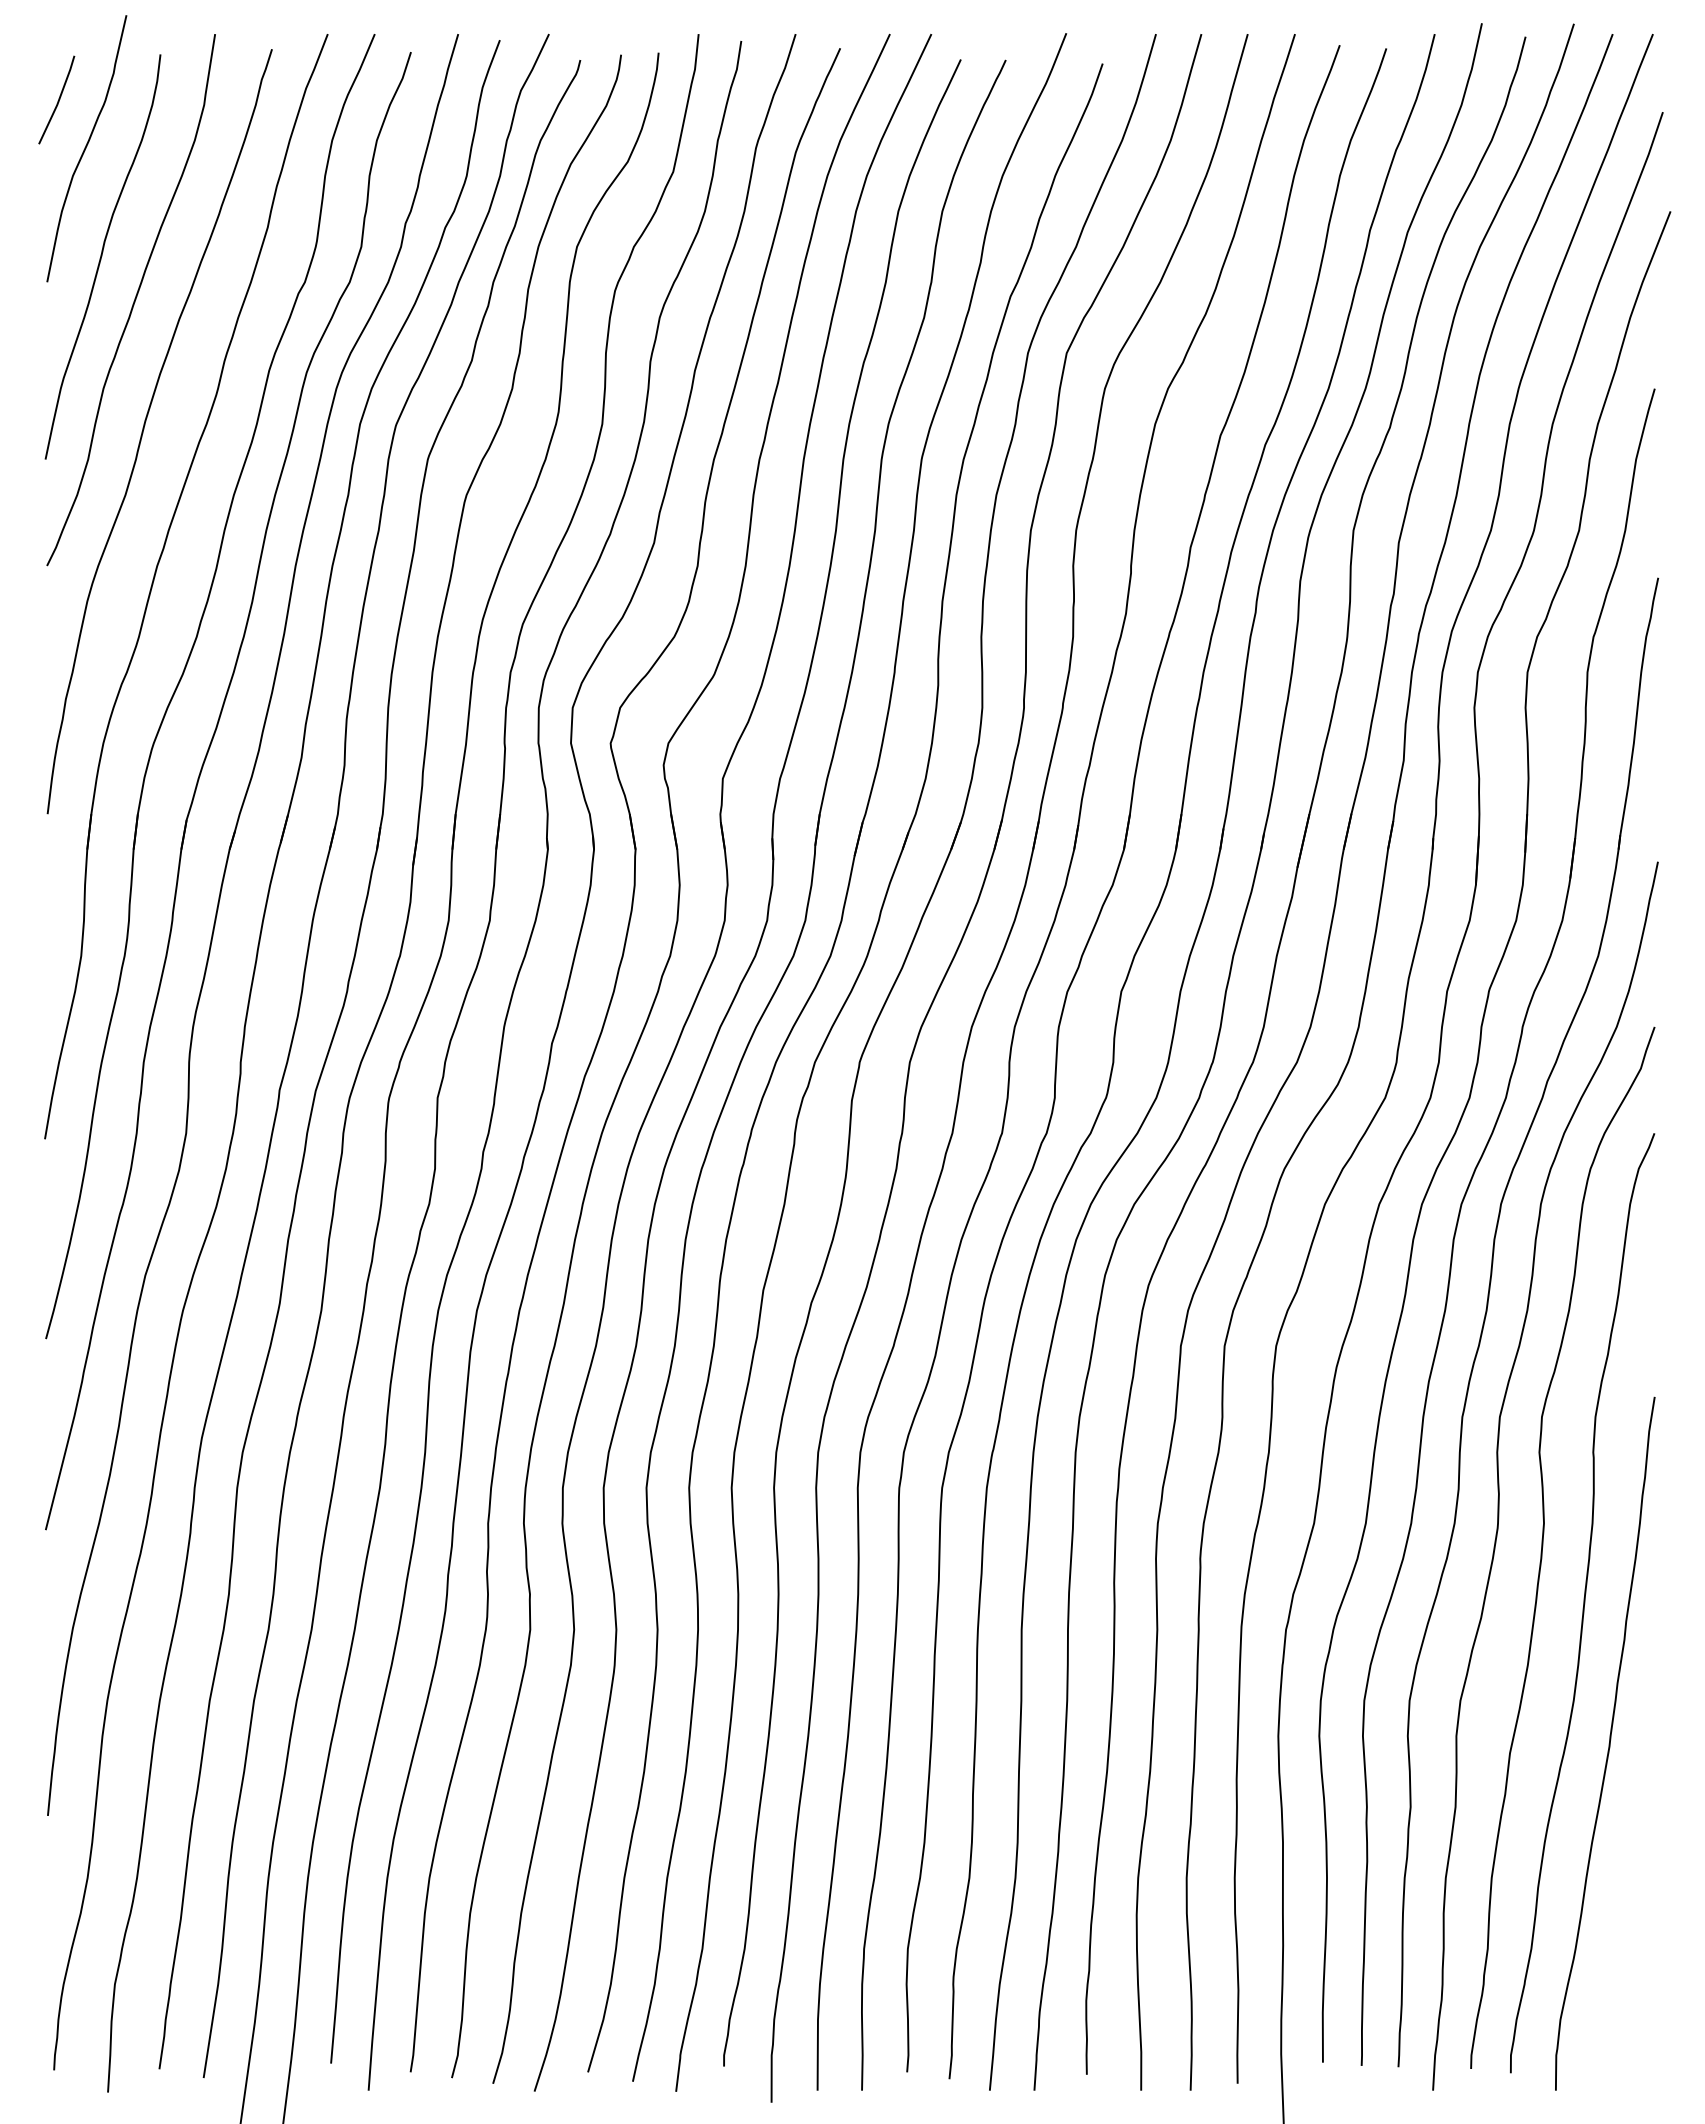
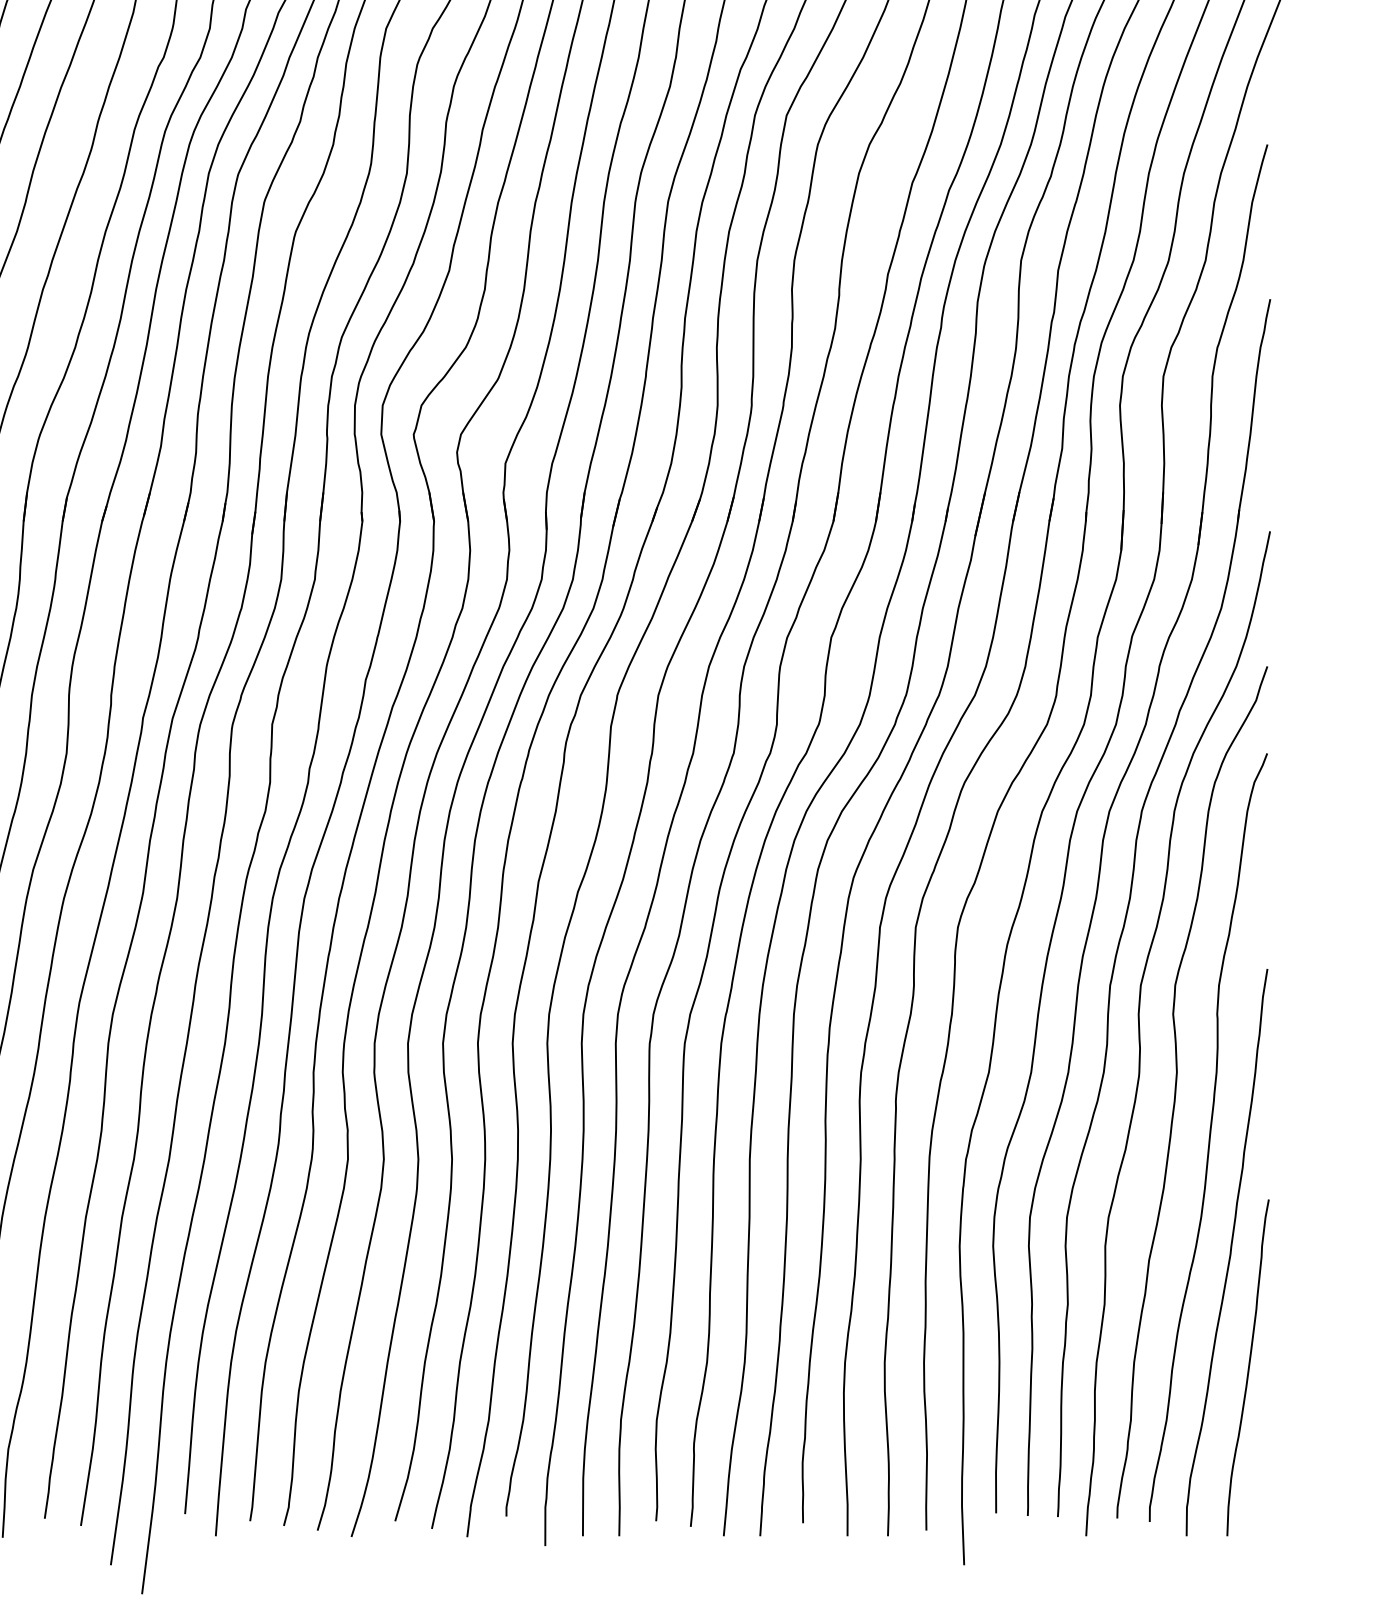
curve: (1631, 1884) -> (1248, 1367), added

